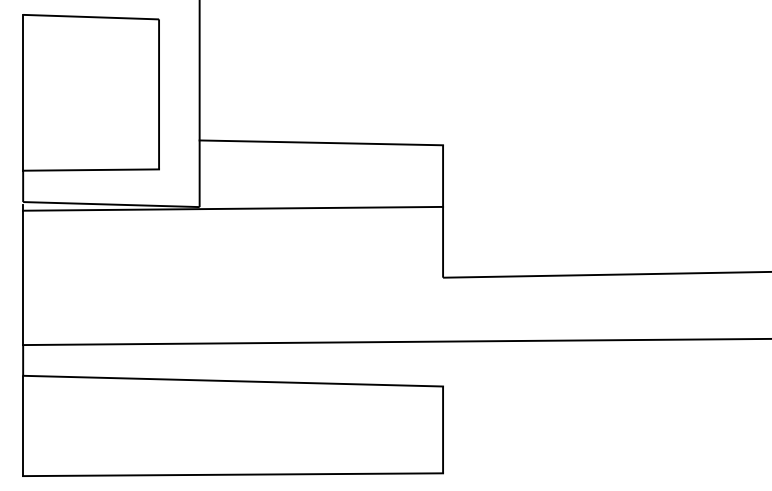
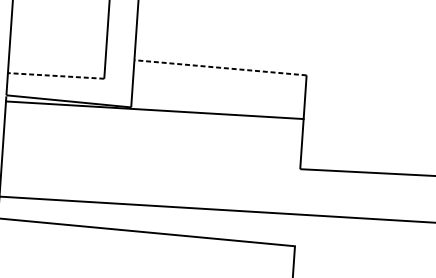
line: (321, 142) -> (220, 67), solid -> dashed
line: (91, 170) -> (56, 76), solid -> dashed

